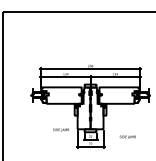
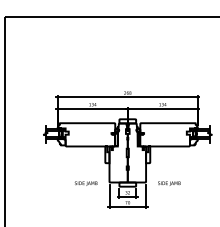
text: (127, 137) -> (169, 183), moved

